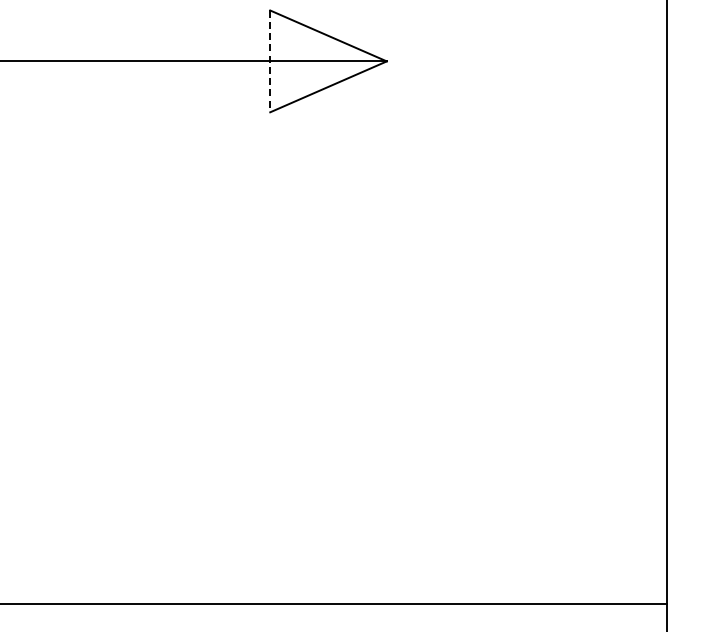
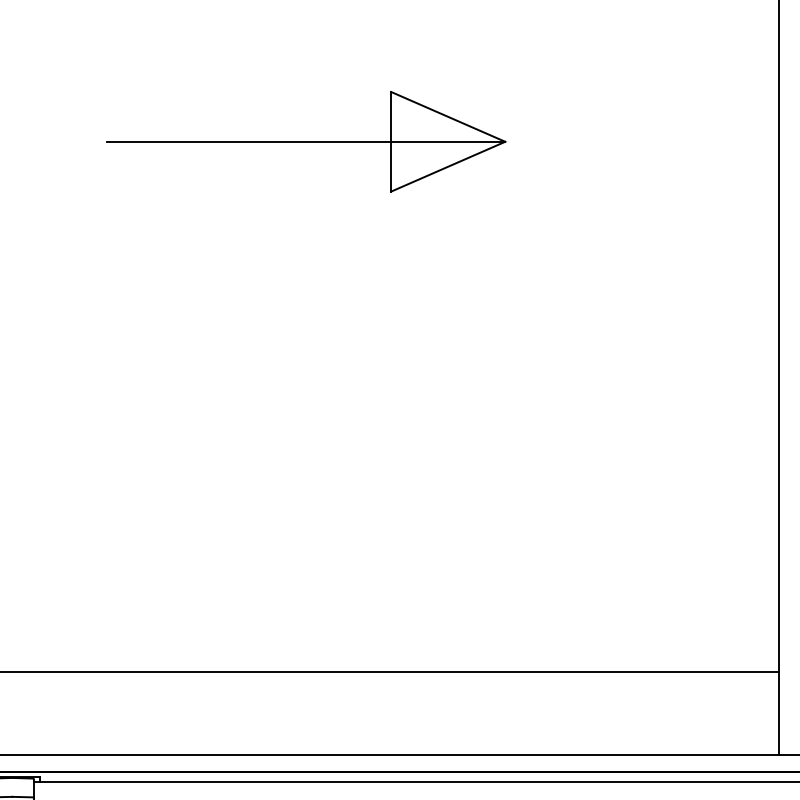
line: (270, 61) -> (391, 141), dashed -> solid

